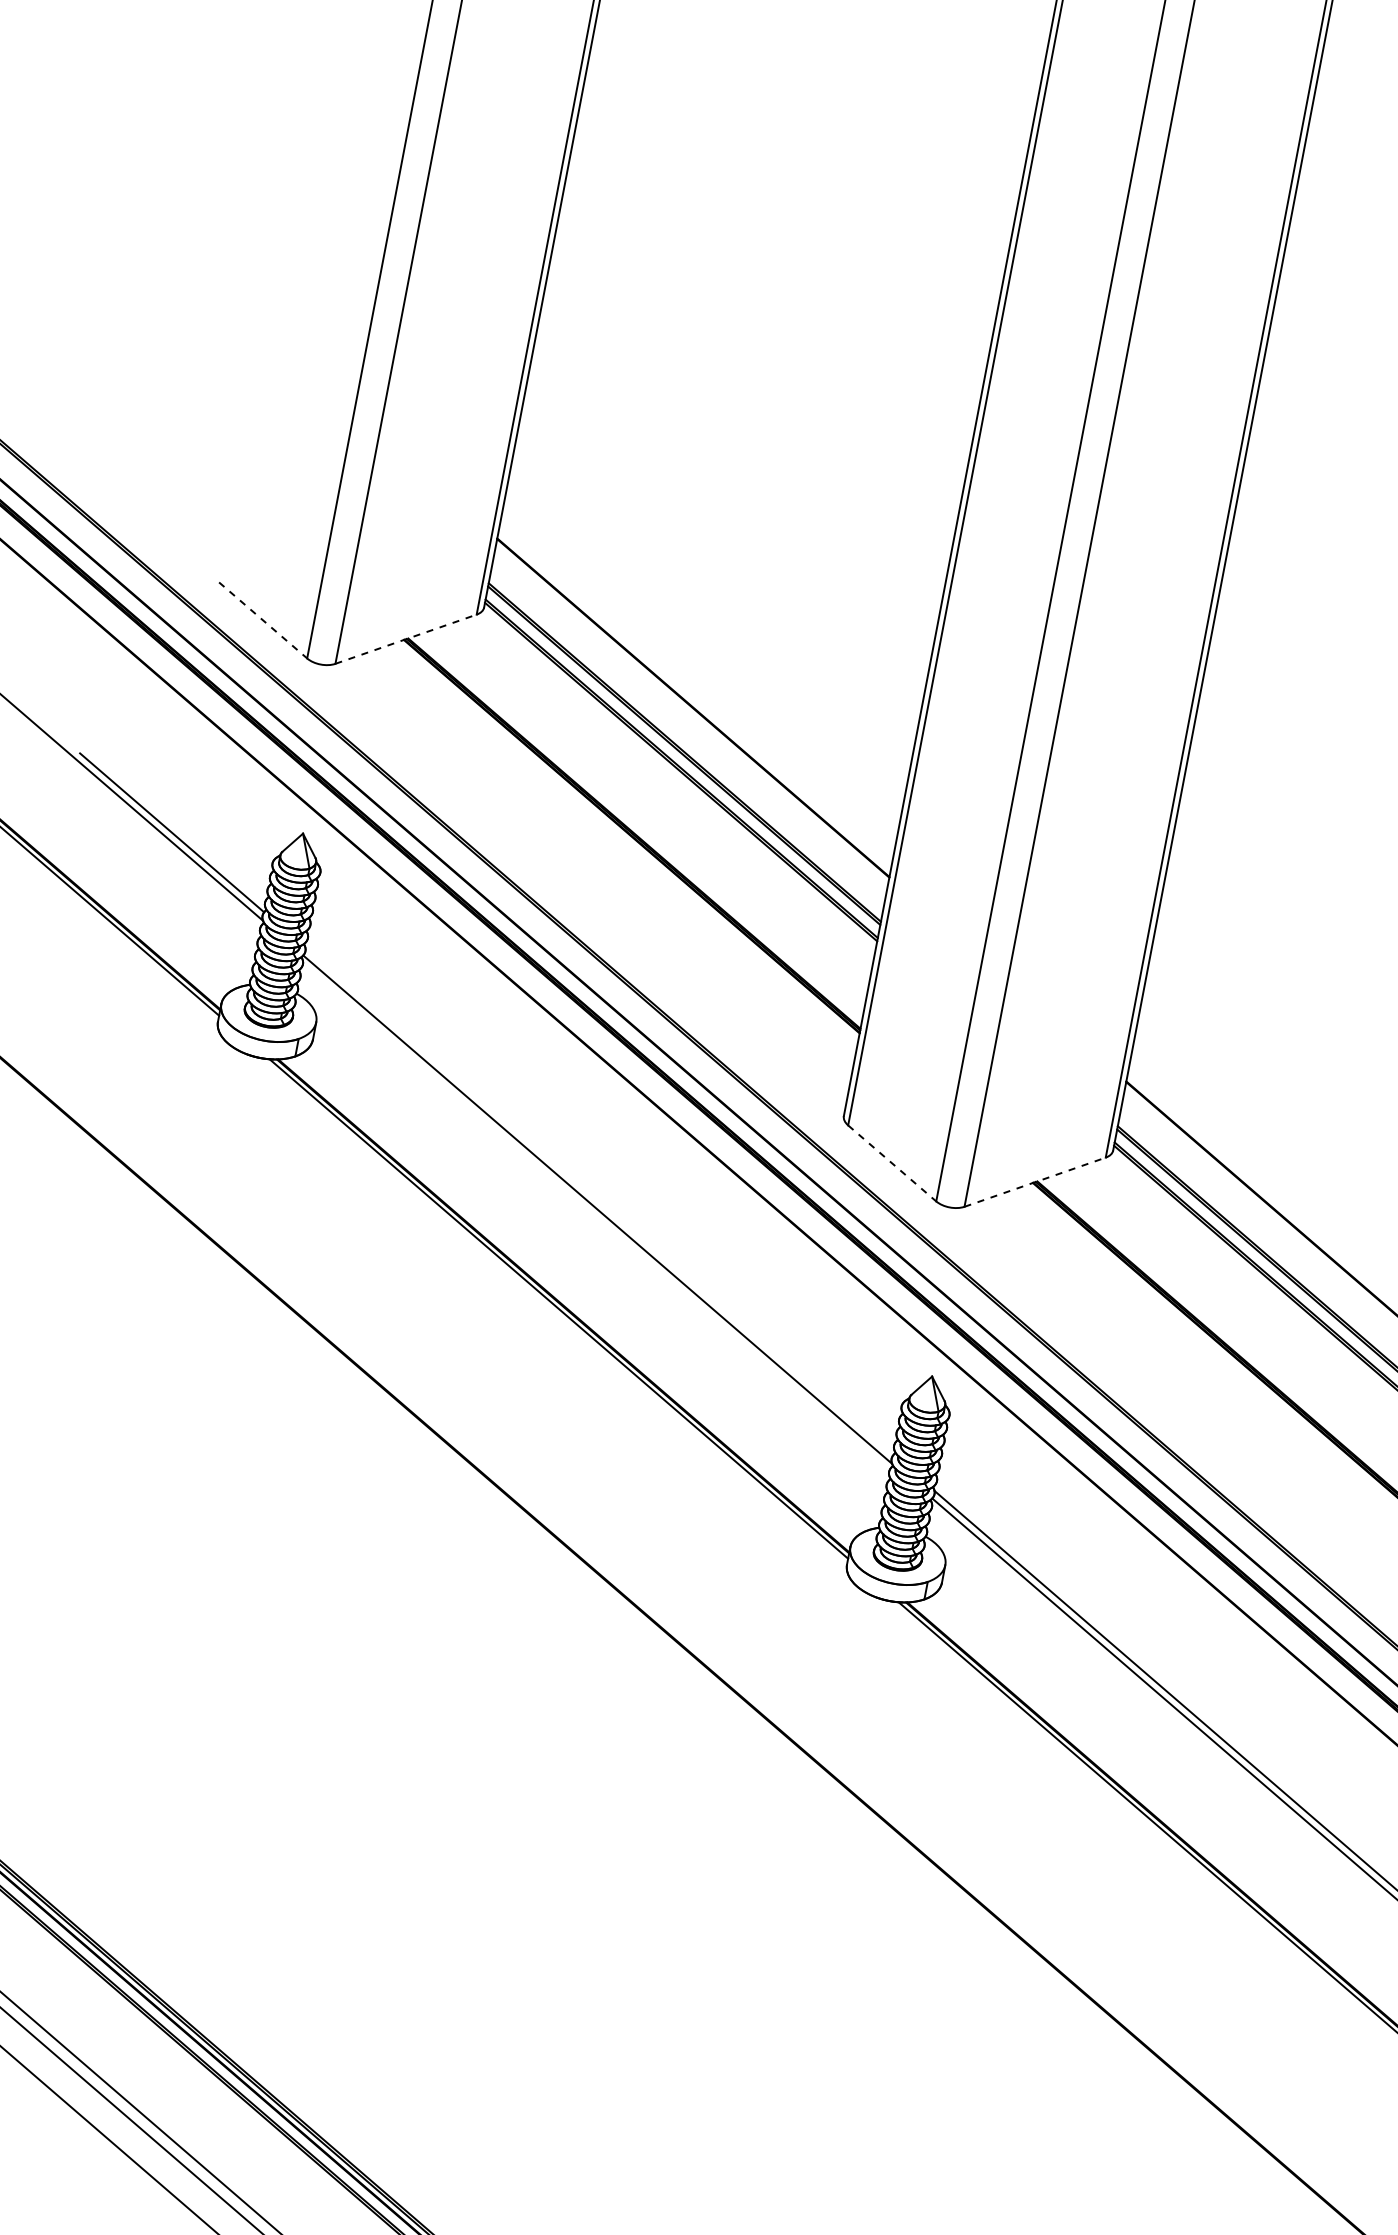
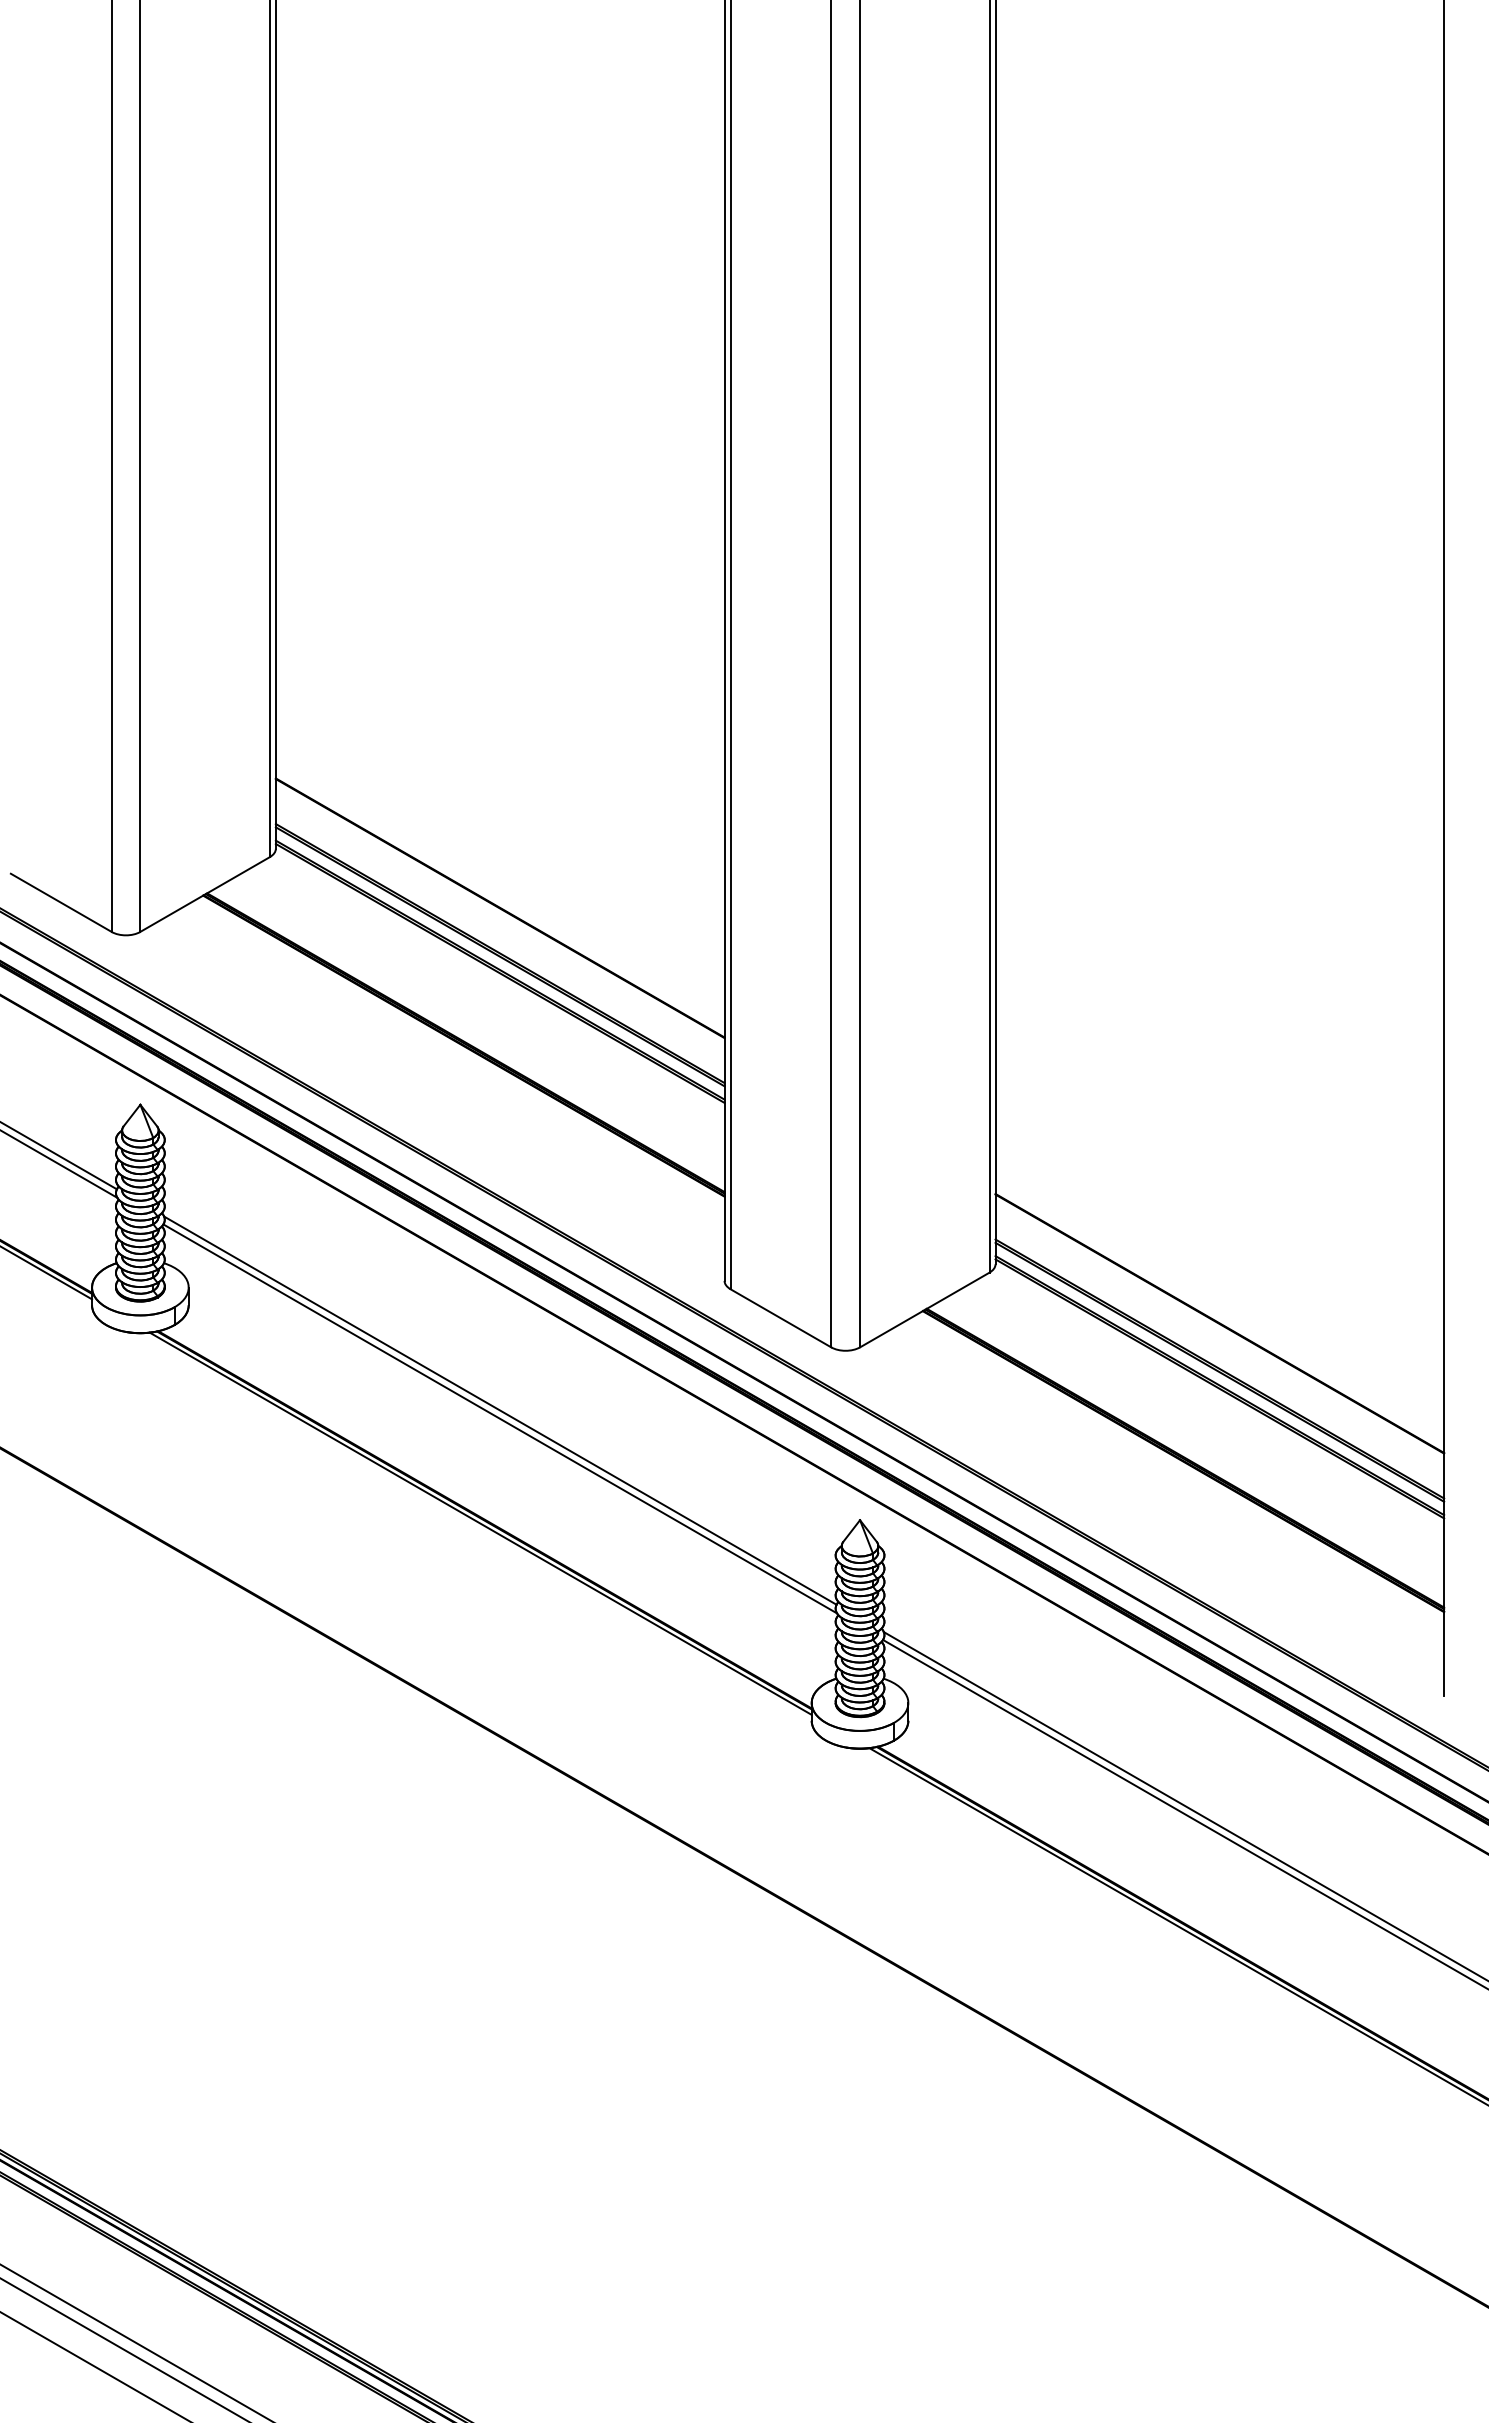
line: (263, 621) -> (61, 903), dashed -> solid
line: (406, 639) -> (205, 894), dashed -> solid
line: (892, 1163) -> (781, 1318), dashed -> solid
line: (1034, 1182) -> (924, 1310), dashed -> solid
line: (599, 1201) -> (500, 1410), added

